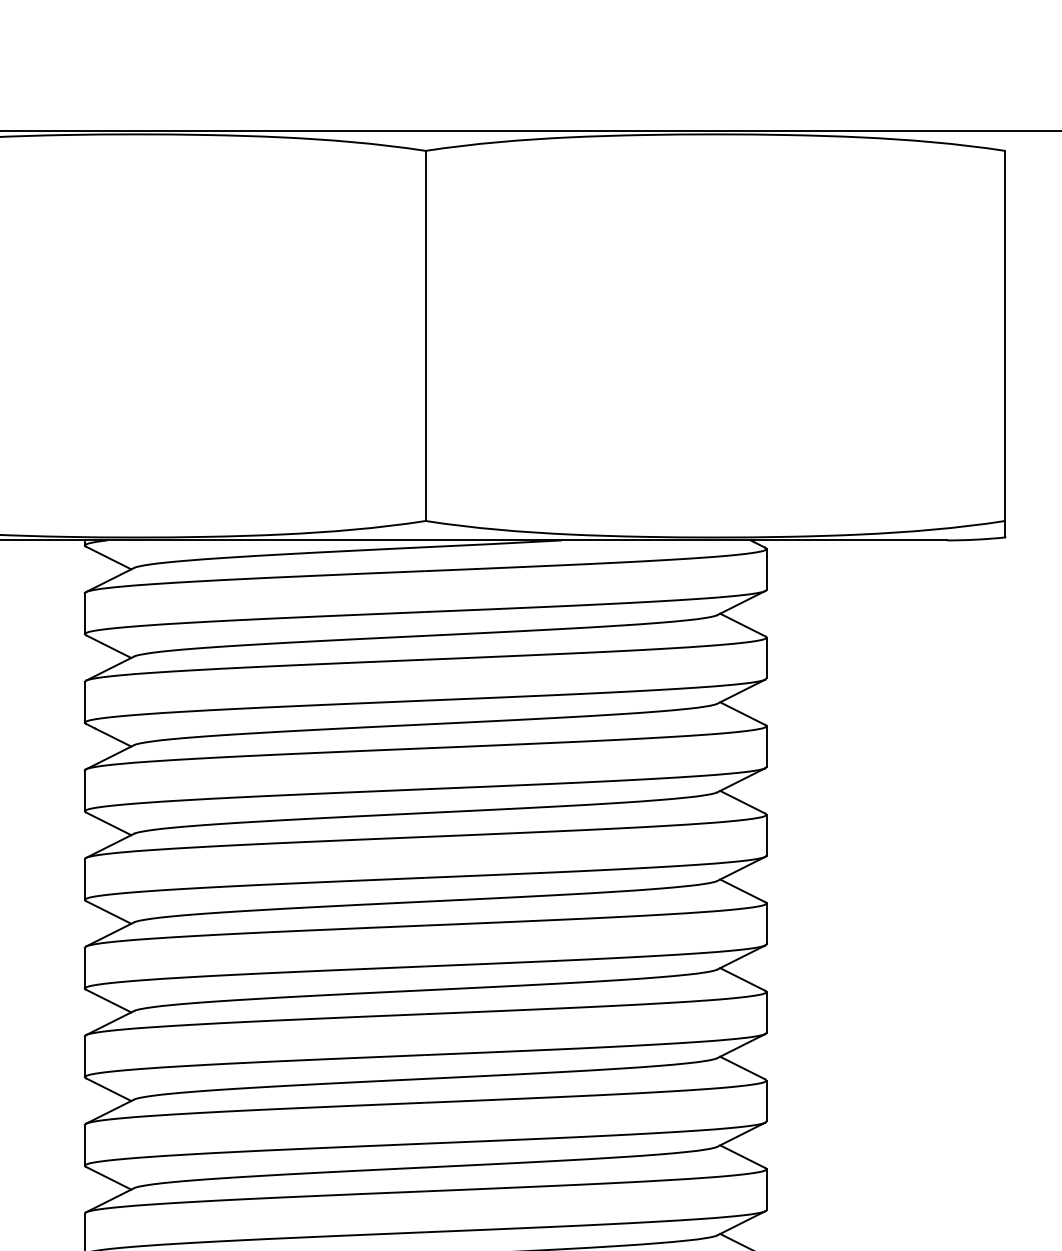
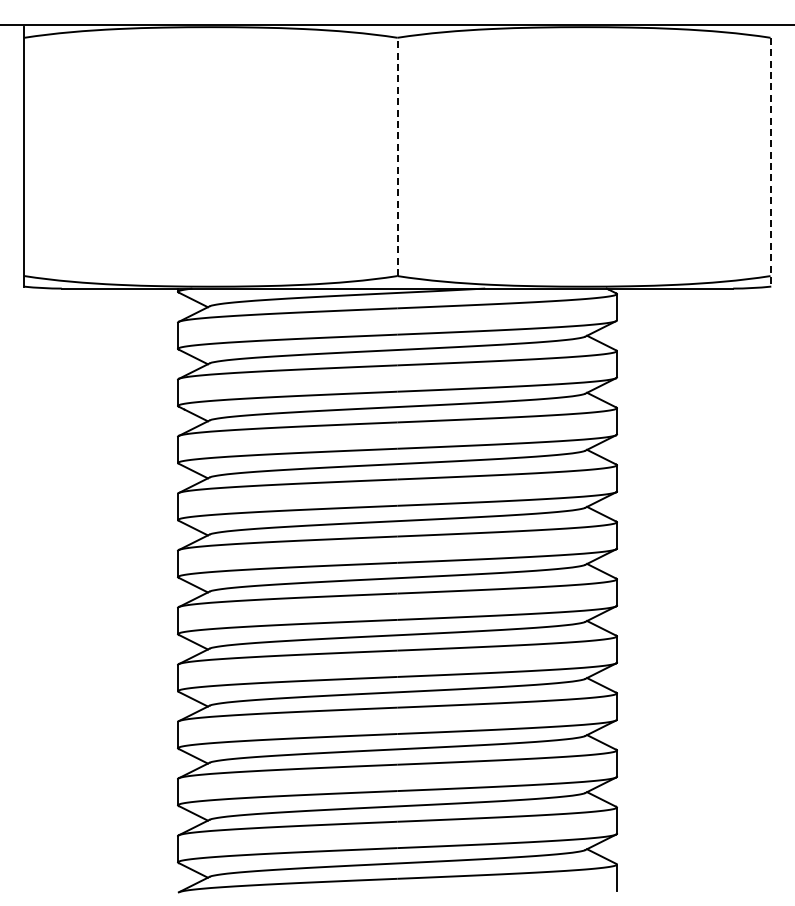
line: (425, 335) -> (397, 156), solid -> dashed
line: (1005, 344) -> (770, 162), solid -> dashed

